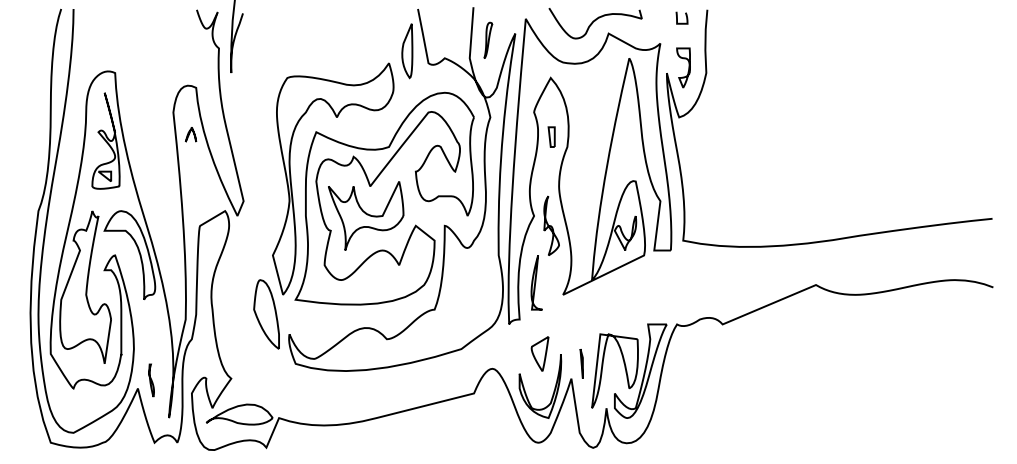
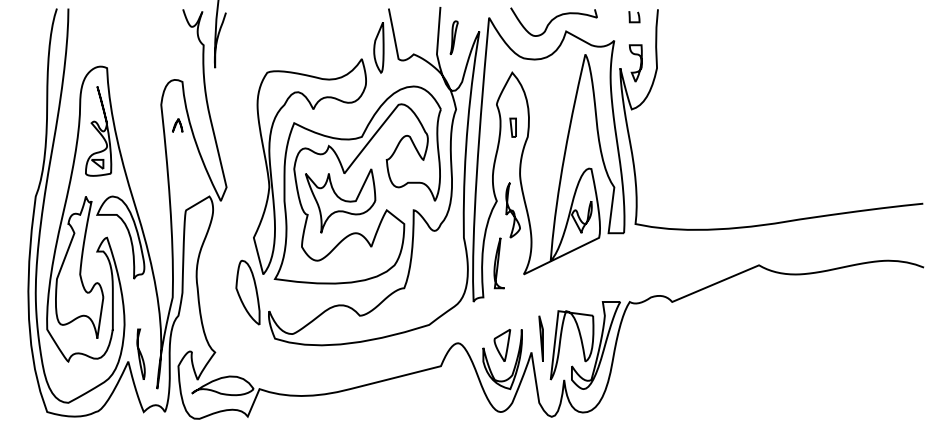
part: (540, 354) -> (502, 345), moved
part: (581, 363) -> (540, 338), size x1.67
part: (151, 379) -> (140, 353), size x1.67

